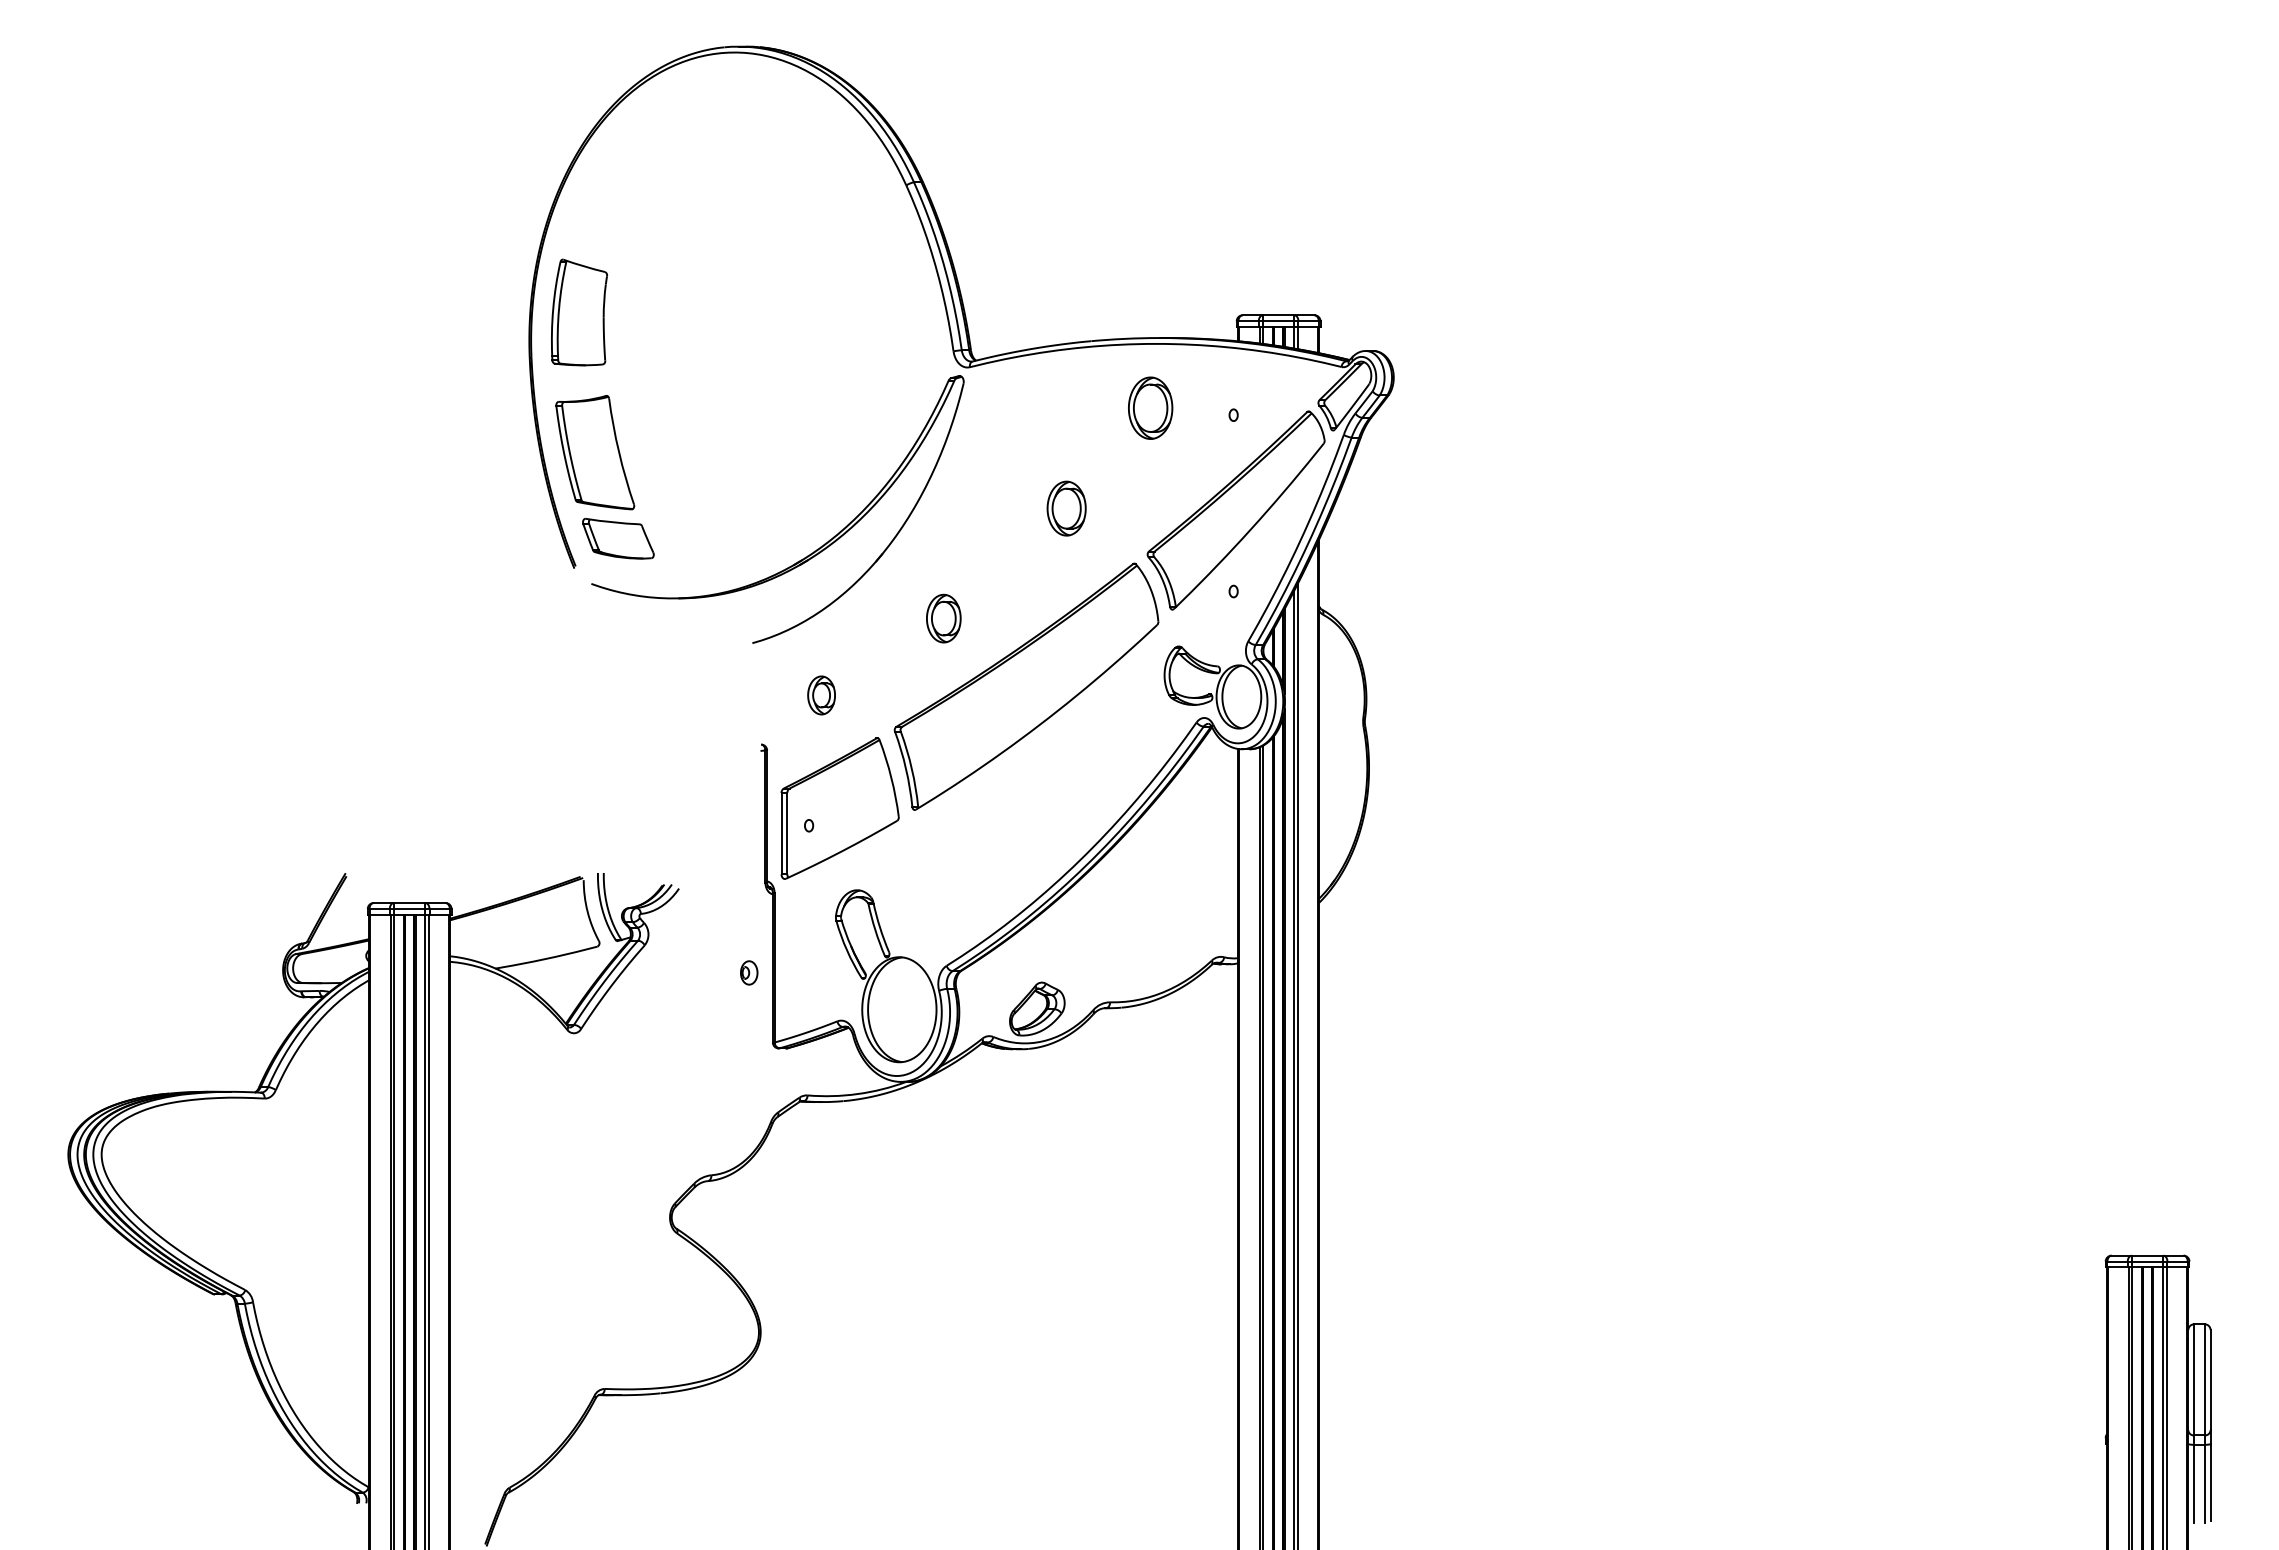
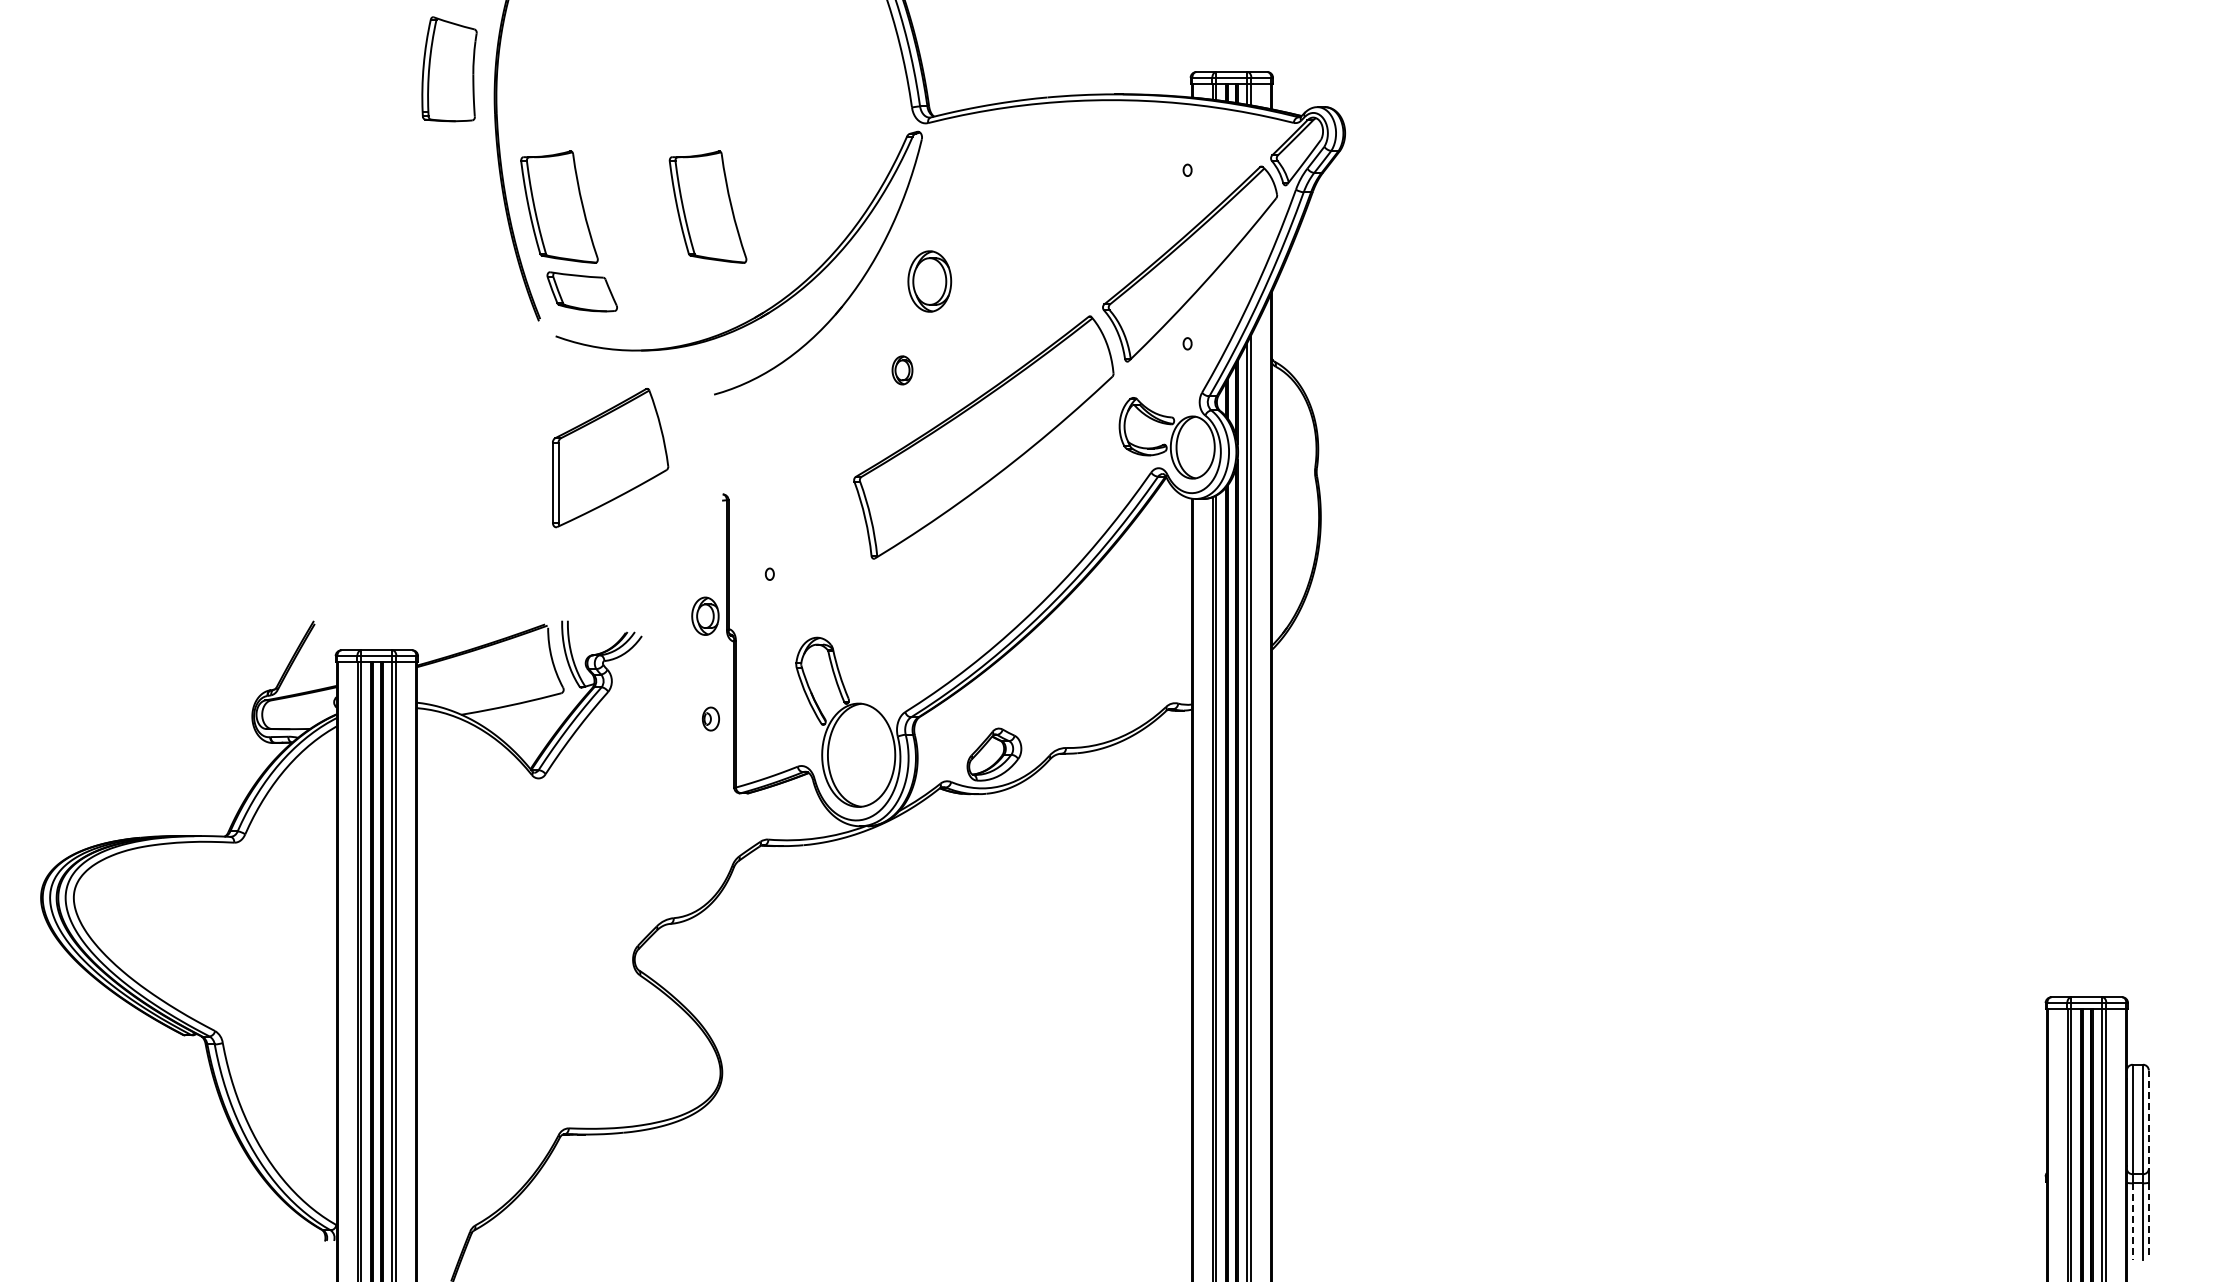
part: (579, 312) -> (449, 69), moved
part: (1150, 407) -> (929, 280), moved
part: (746, 452) -> (708, 207), added
part: (1066, 508) -> (1023, 262), removed
part: (943, 618) -> (902, 370), size x0.6
part: (821, 695) -> (705, 616), moved
part: (839, 808) -> (609, 457), moved
line: (2210, 1380) -> (2148, 1120), solid -> dashed
line: (2210, 1483) -> (2148, 1221), solid -> dashed
line: (2194, 1484) -> (2132, 1222), solid -> dashed

